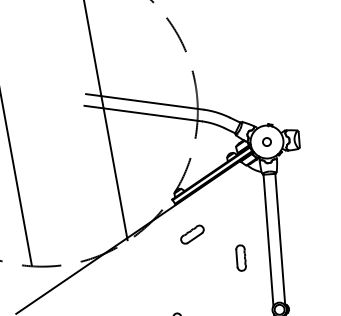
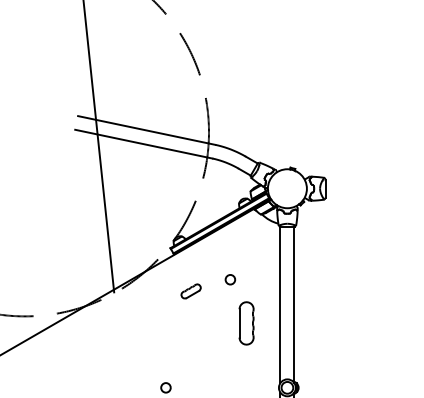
circle: (267, 141) -> (230, 279), moved
part: (191, 234) -> (190, 291), size x0.7
part: (241, 258) -> (246, 323), size x1.4

